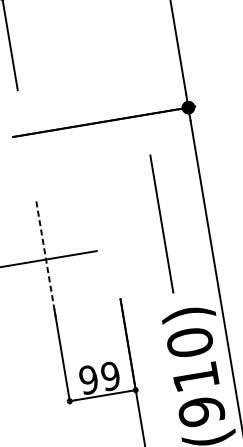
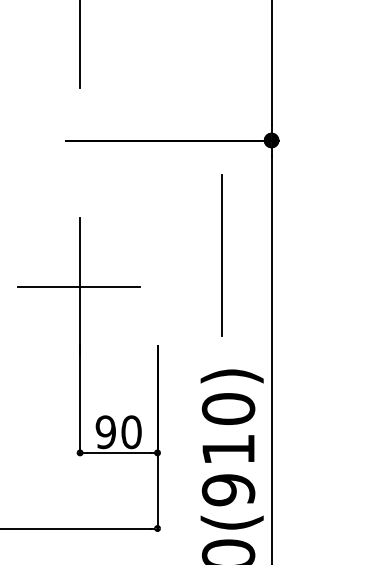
line: (161, 224) -> (221, 255), moved
line: (46, 260) -> (80, 287), dashed -> solid
text: (110, 376) -> (131, 432), 99 -> 90

